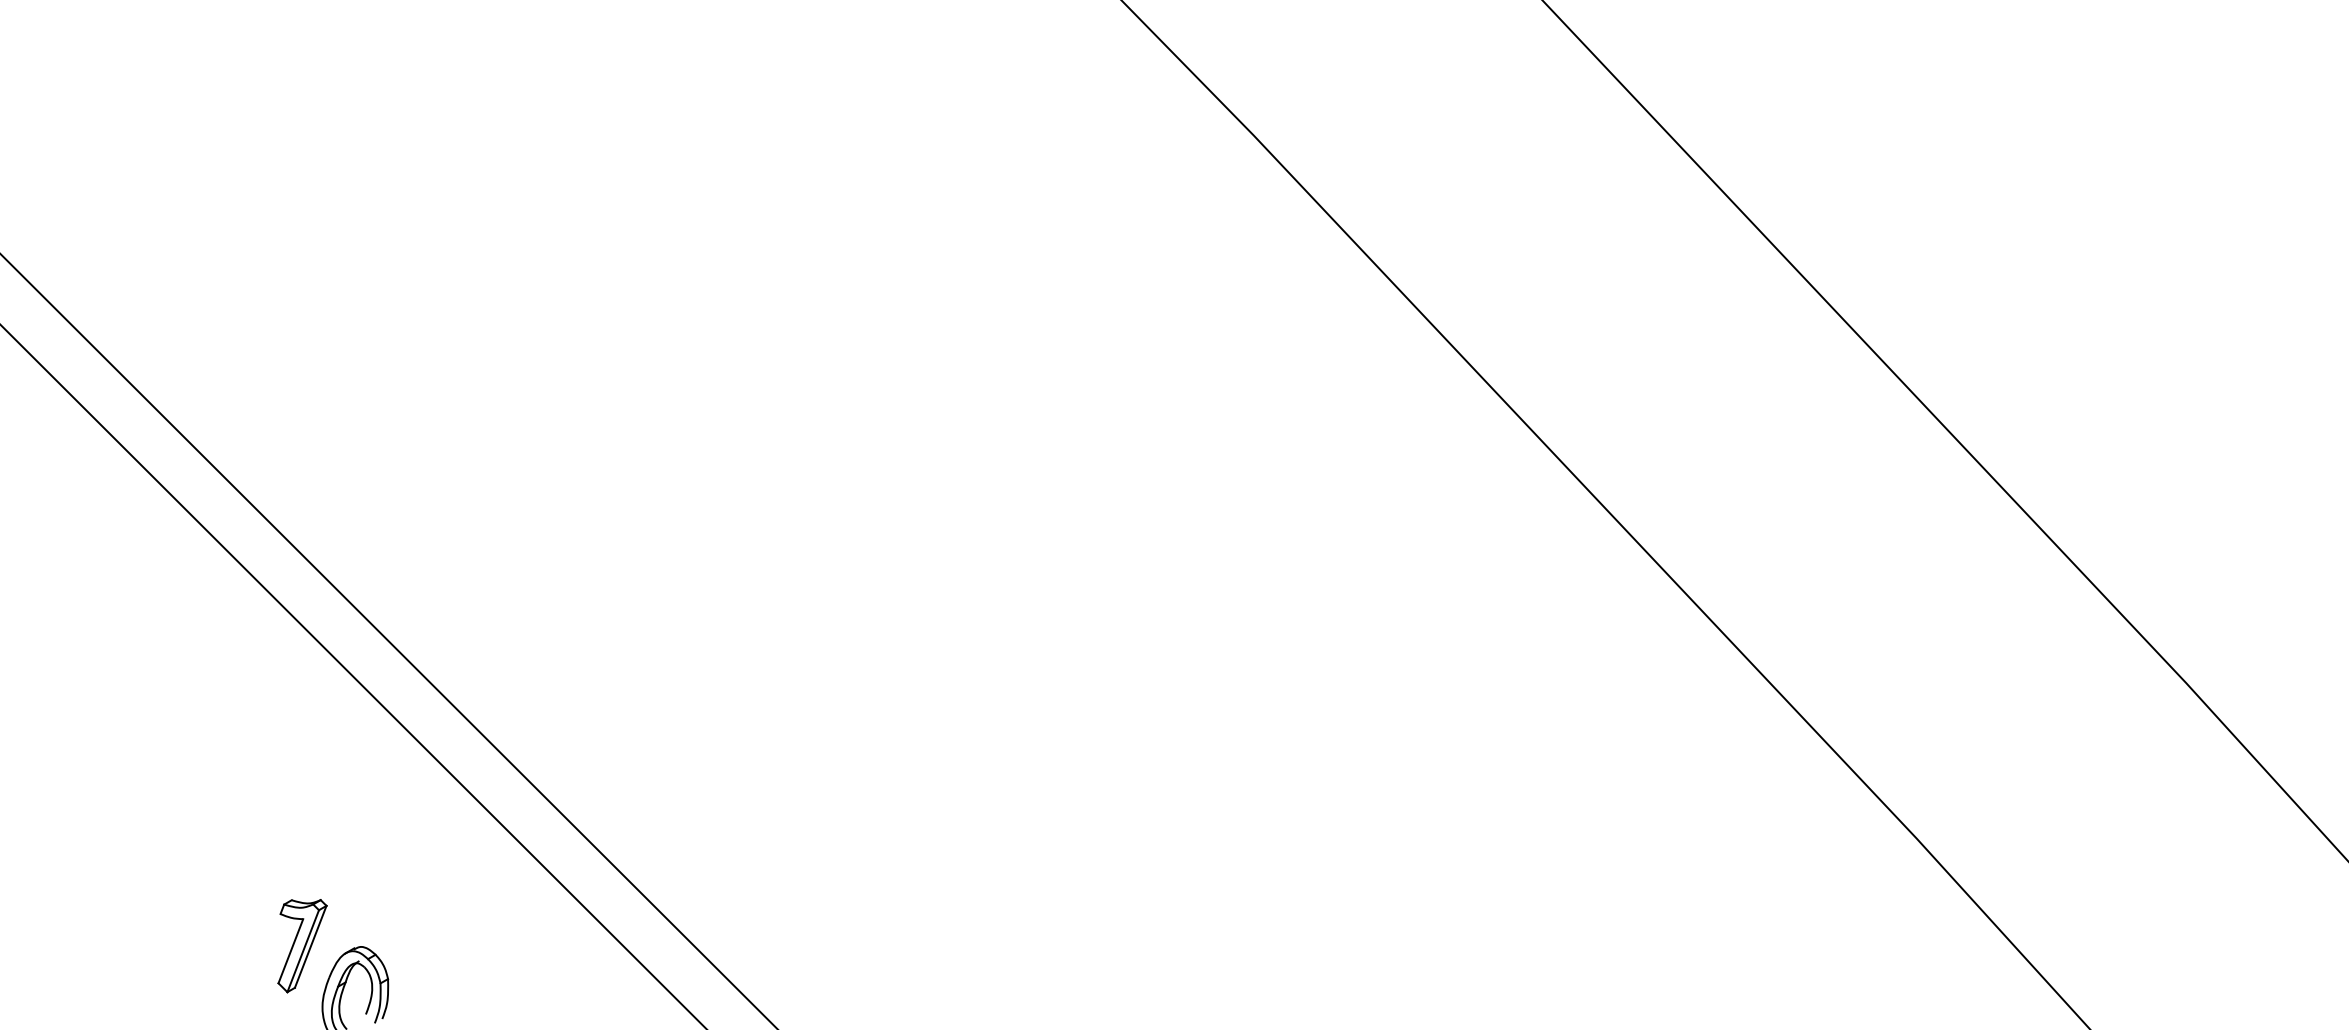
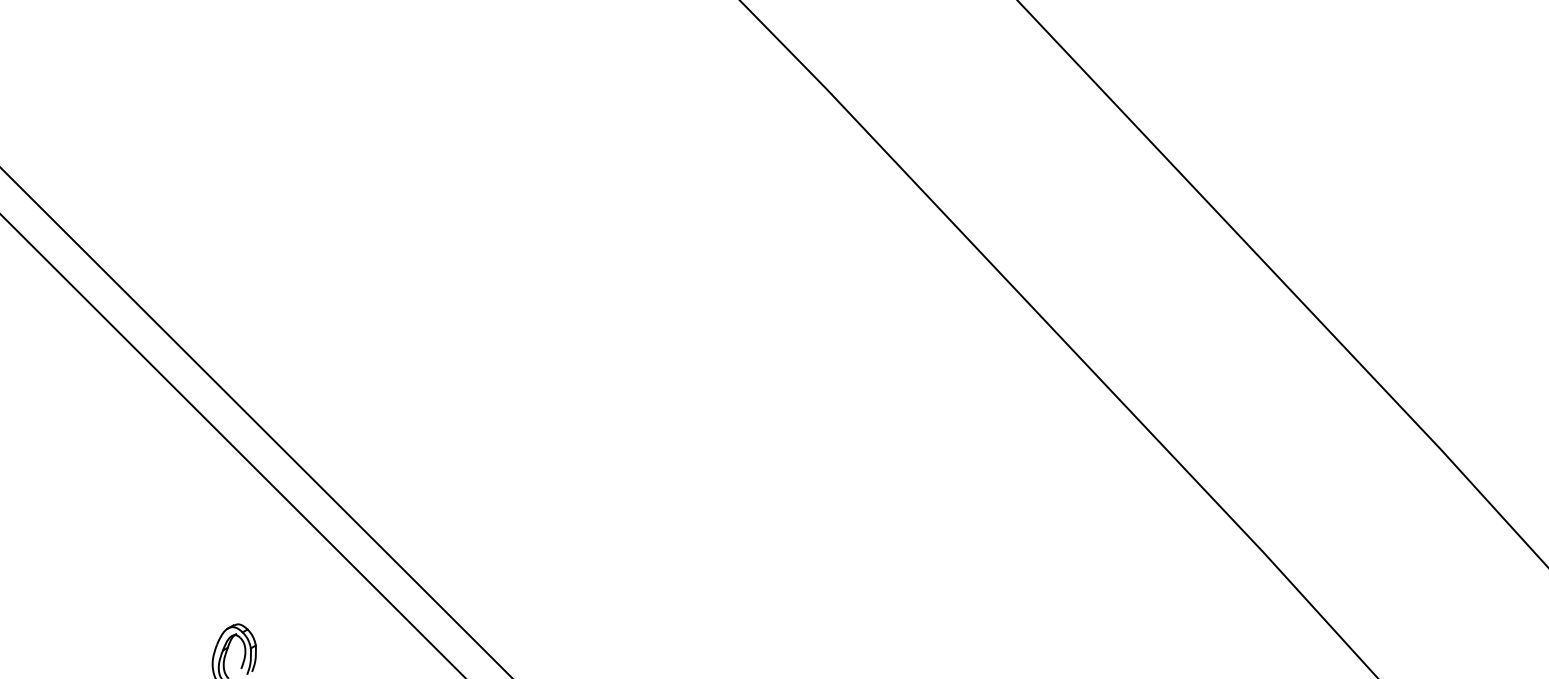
part: (302, 945) -> (199, 623), removed

